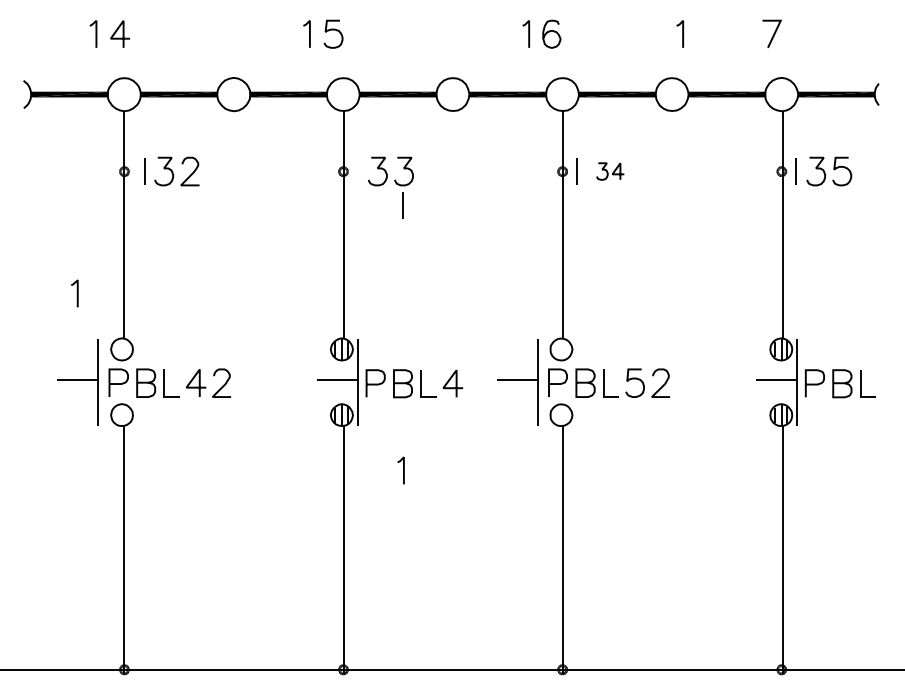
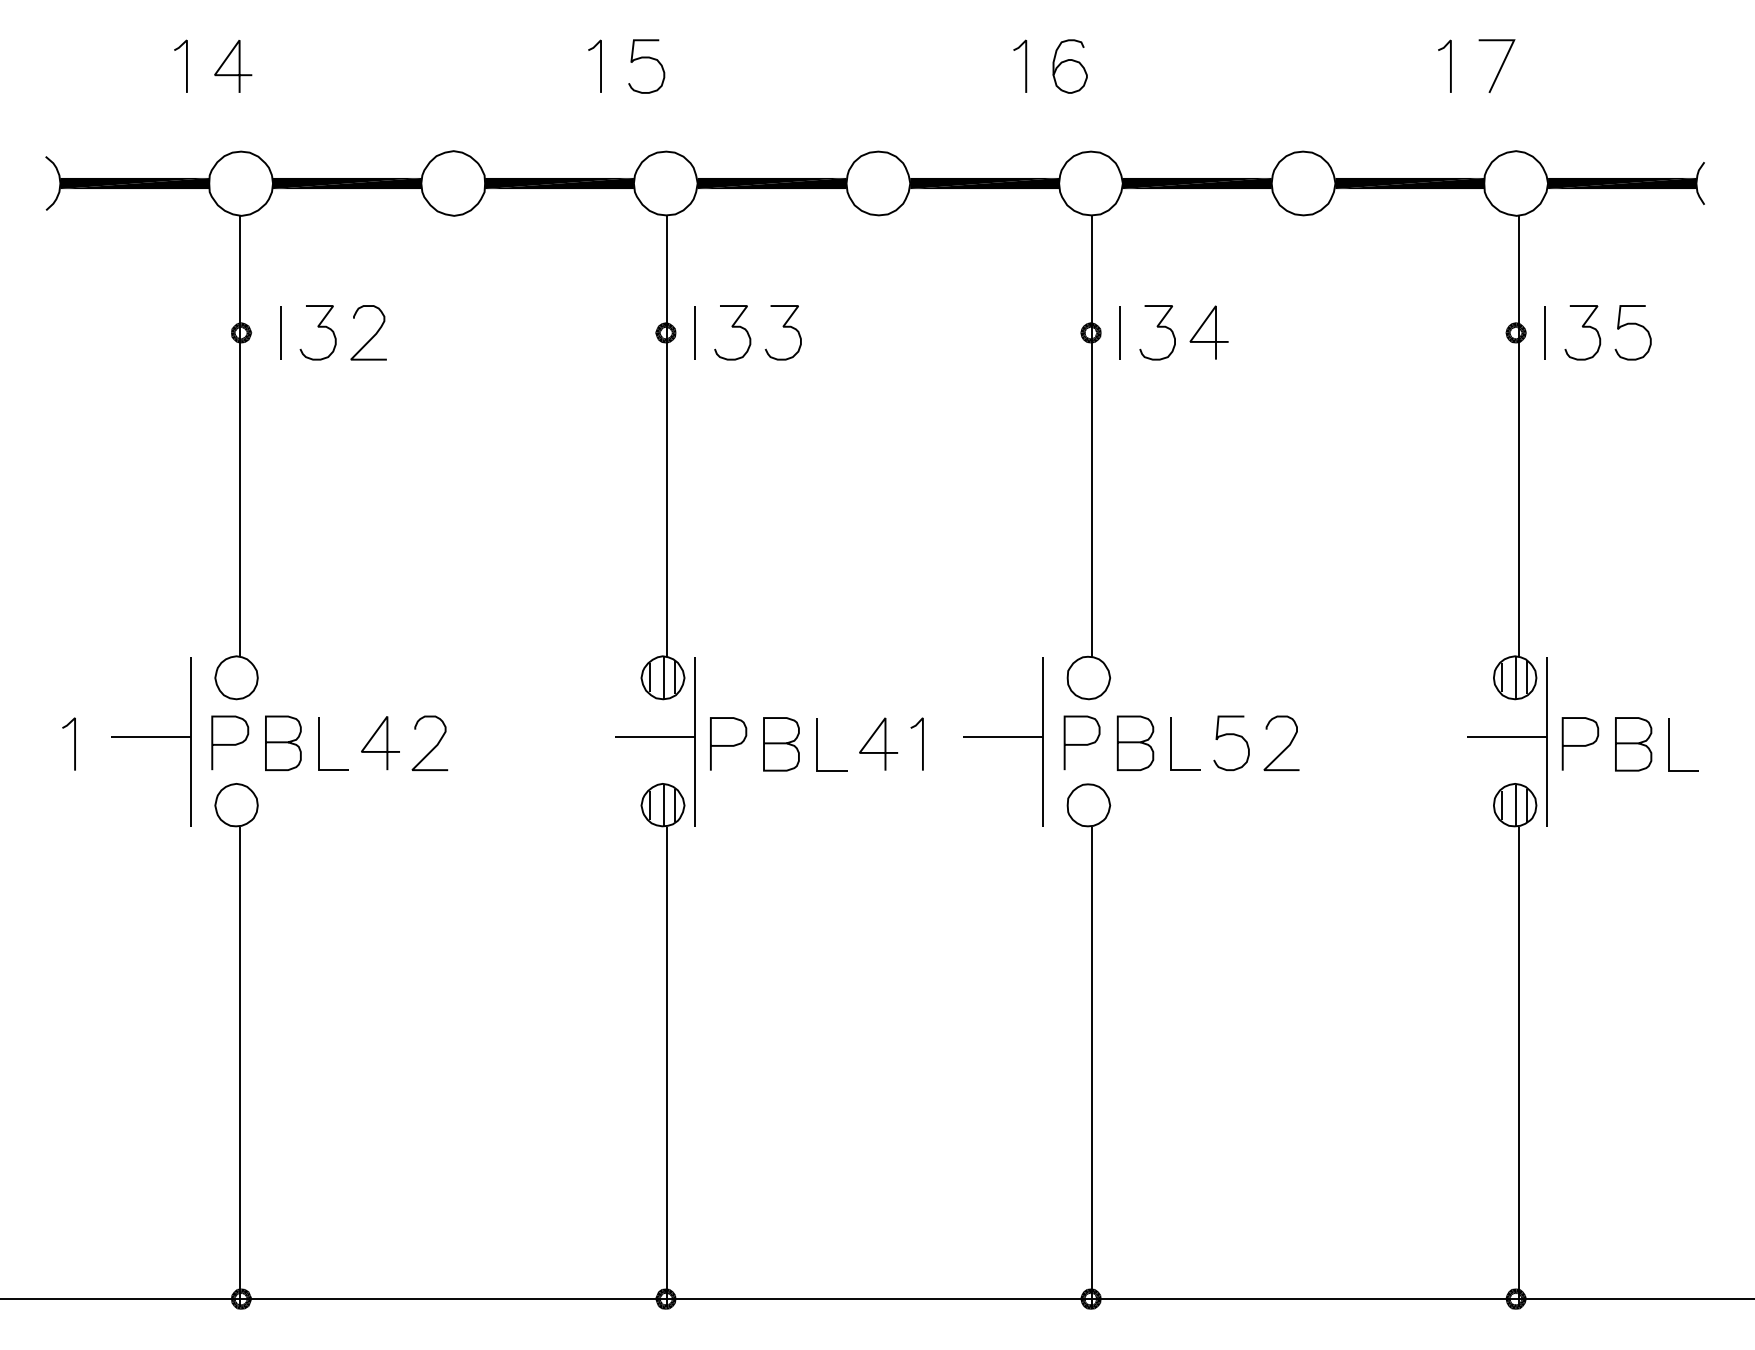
line: (682, 33) -> (1449, 65), moved
part: (610, 171) -> (1183, 332), size x1.67
line: (402, 205) -> (693, 332), moved
line: (76, 293) -> (72, 743), moved
line: (403, 470) -> (922, 743), moved

